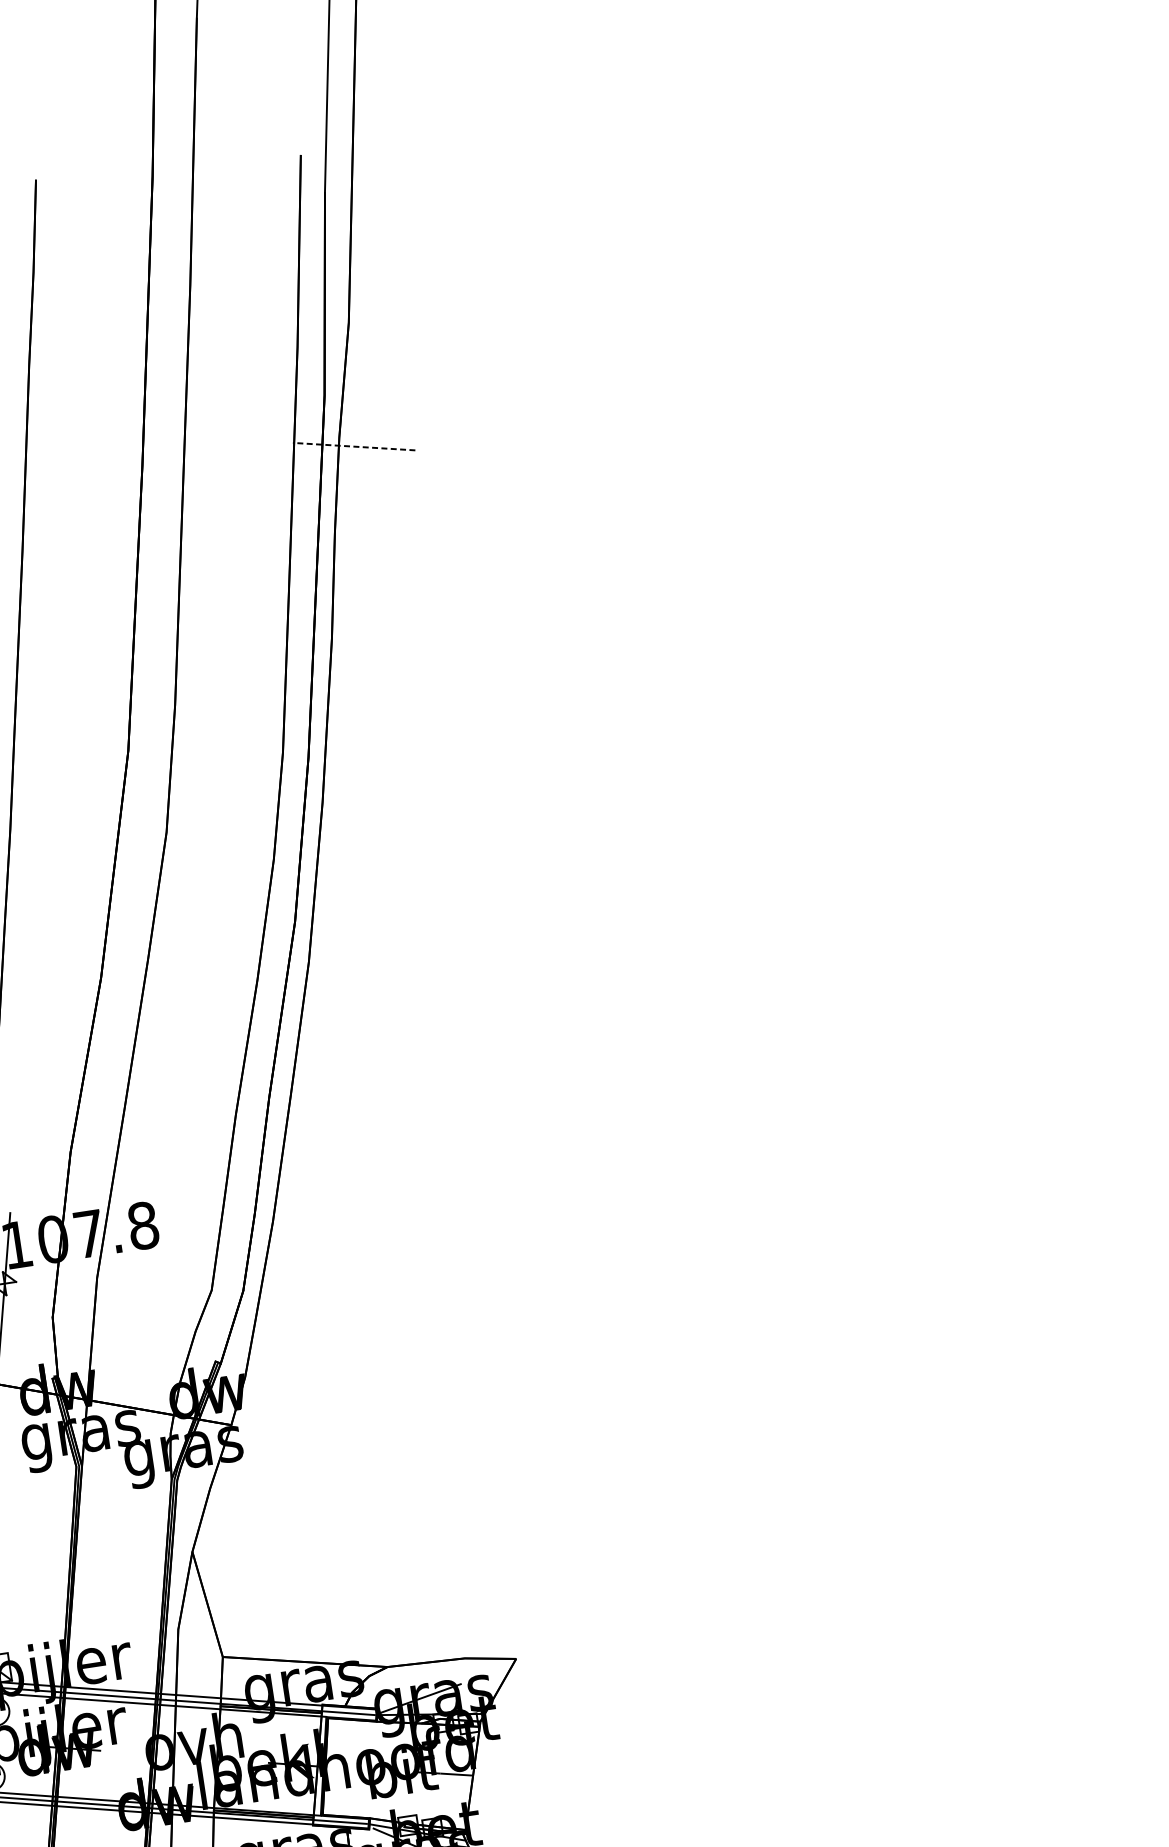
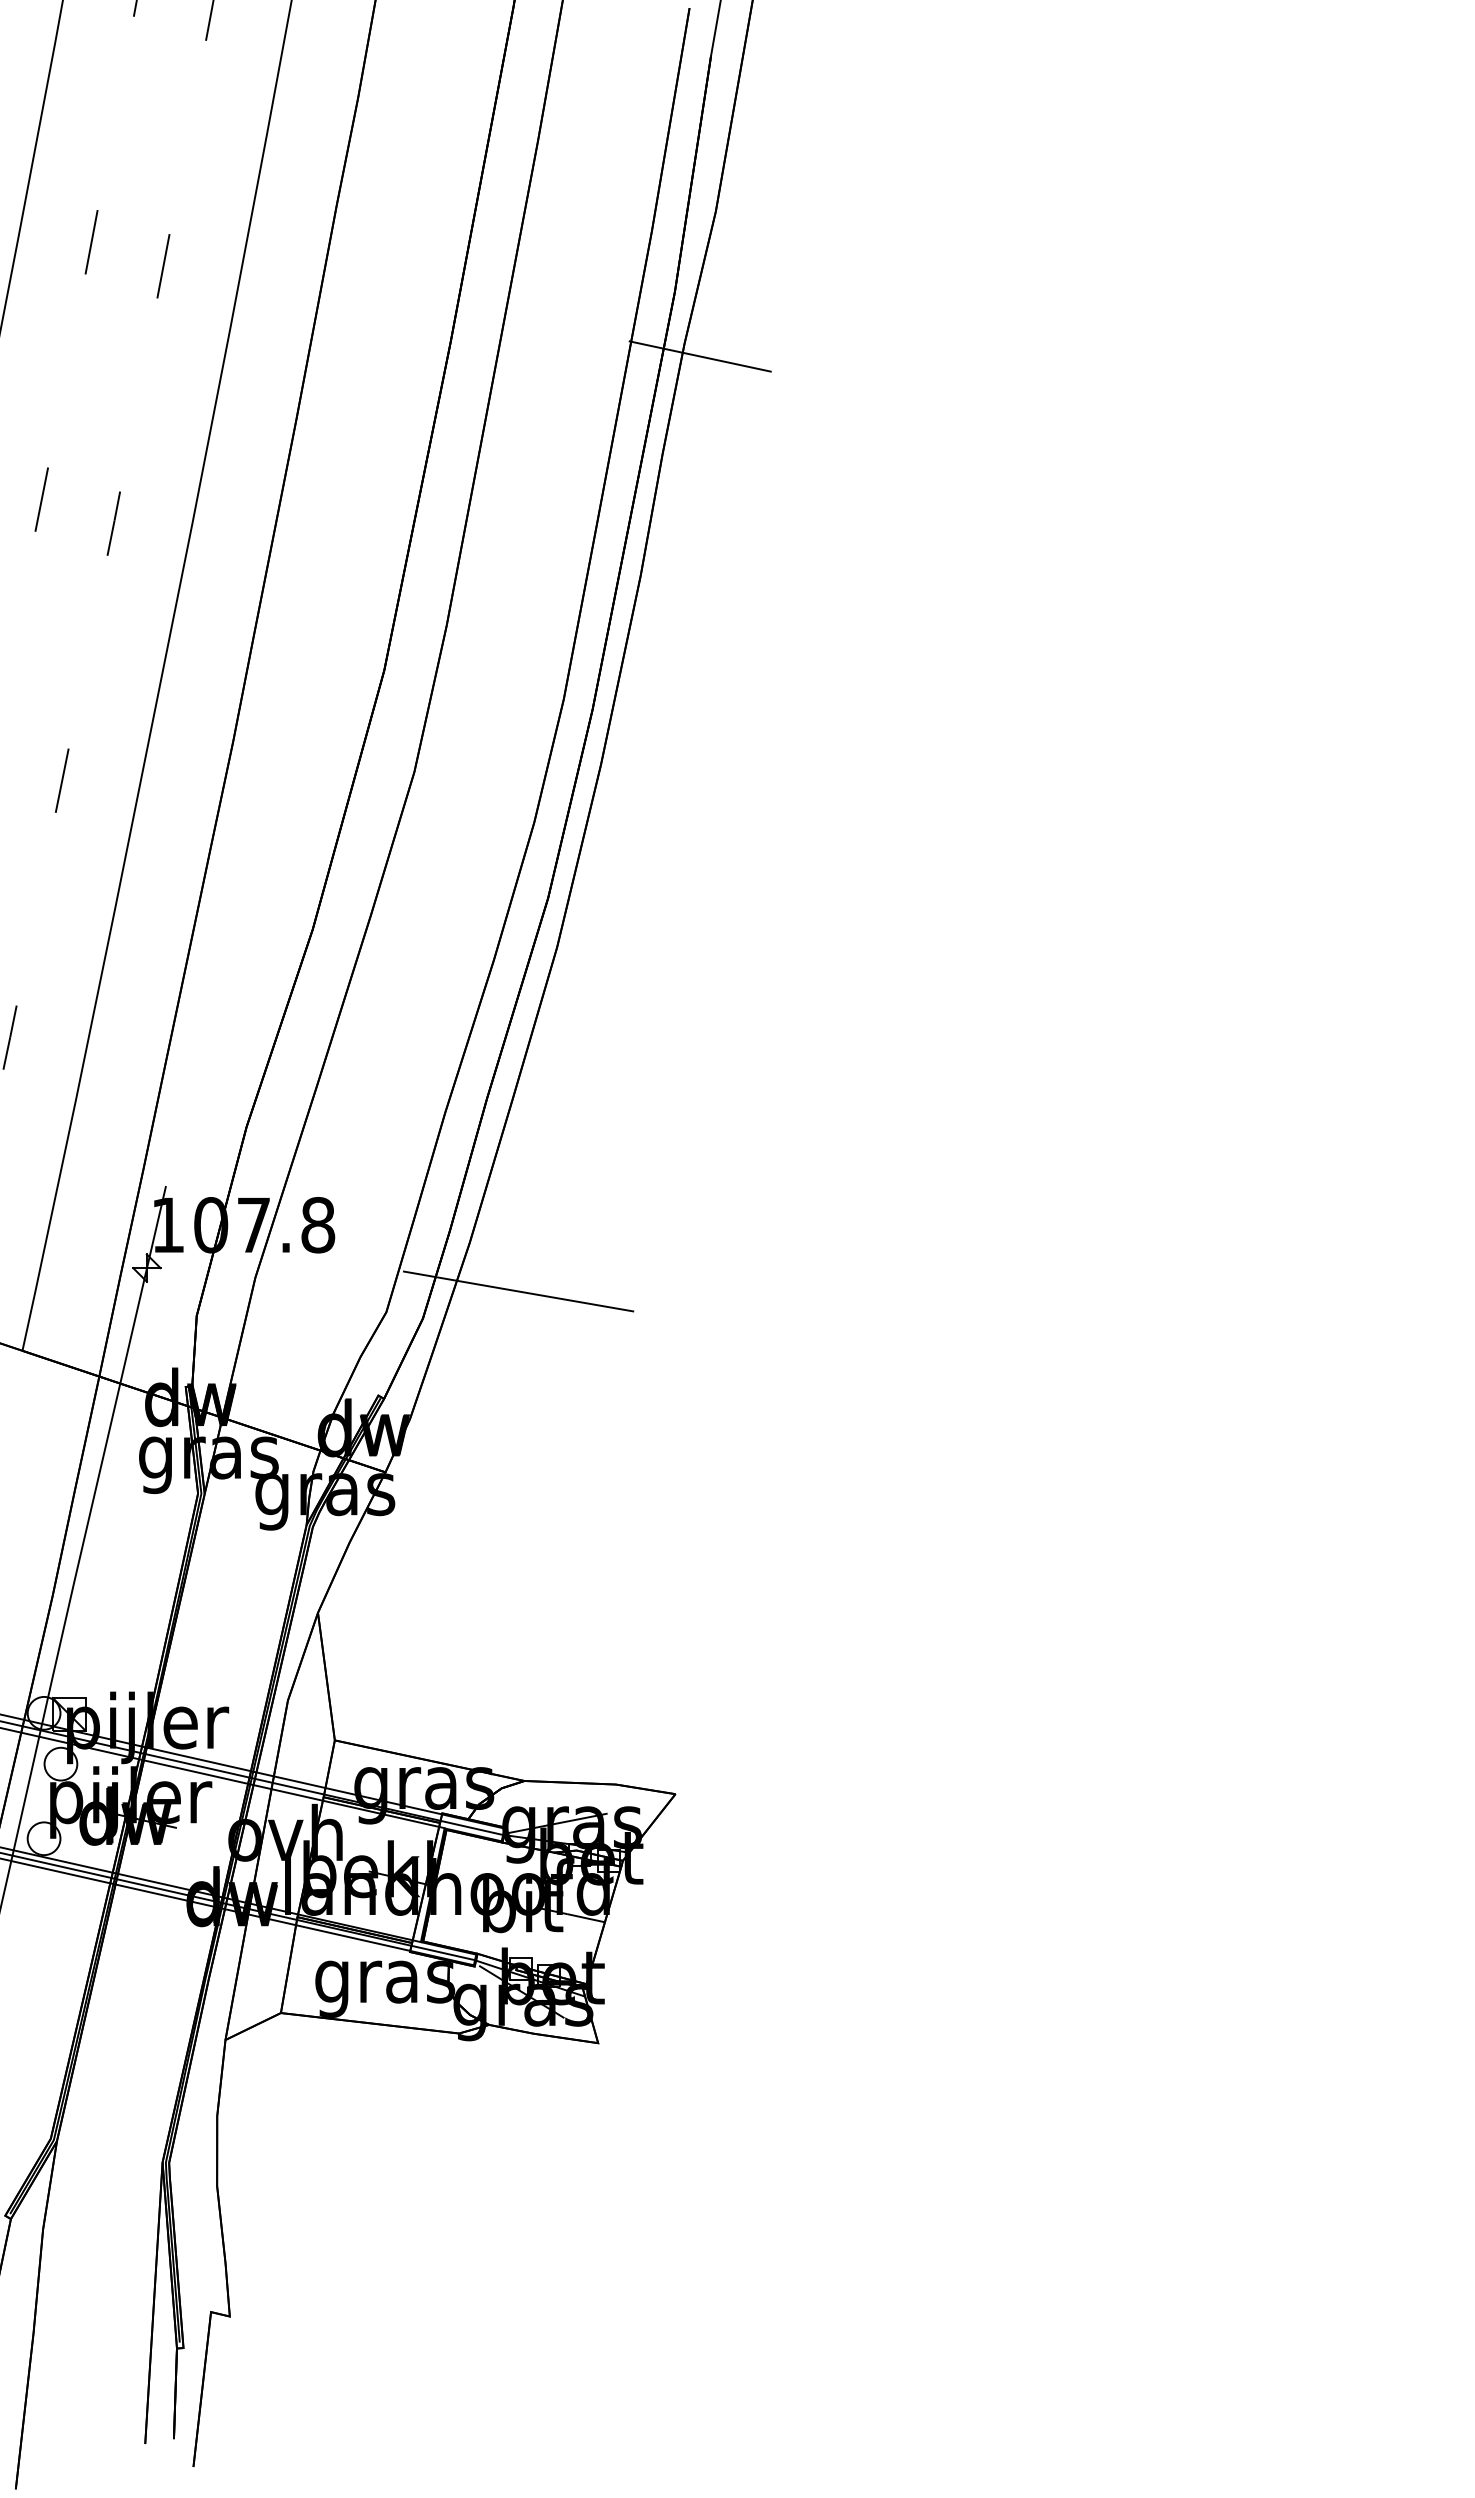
line: (353, 446) -> (699, 356), dashed -> solid
line: (320, 1256) -> (518, 1291), added

